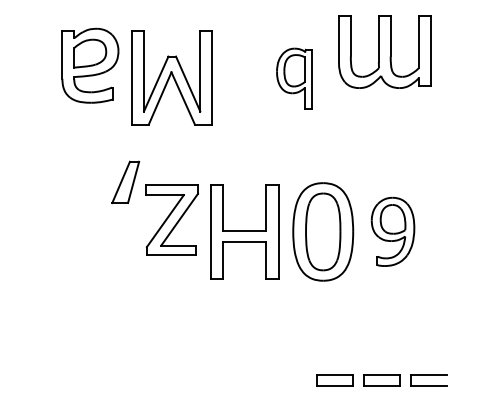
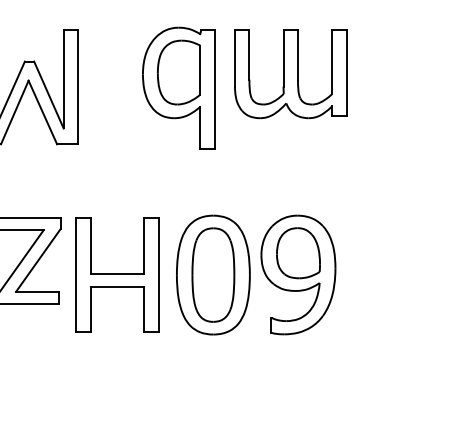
part: (384, 51) -> (290, 73), moved
part: (294, 78) -> (178, 88), size x1.67
part: (392, 231) -> (297, 274), size x1.43

